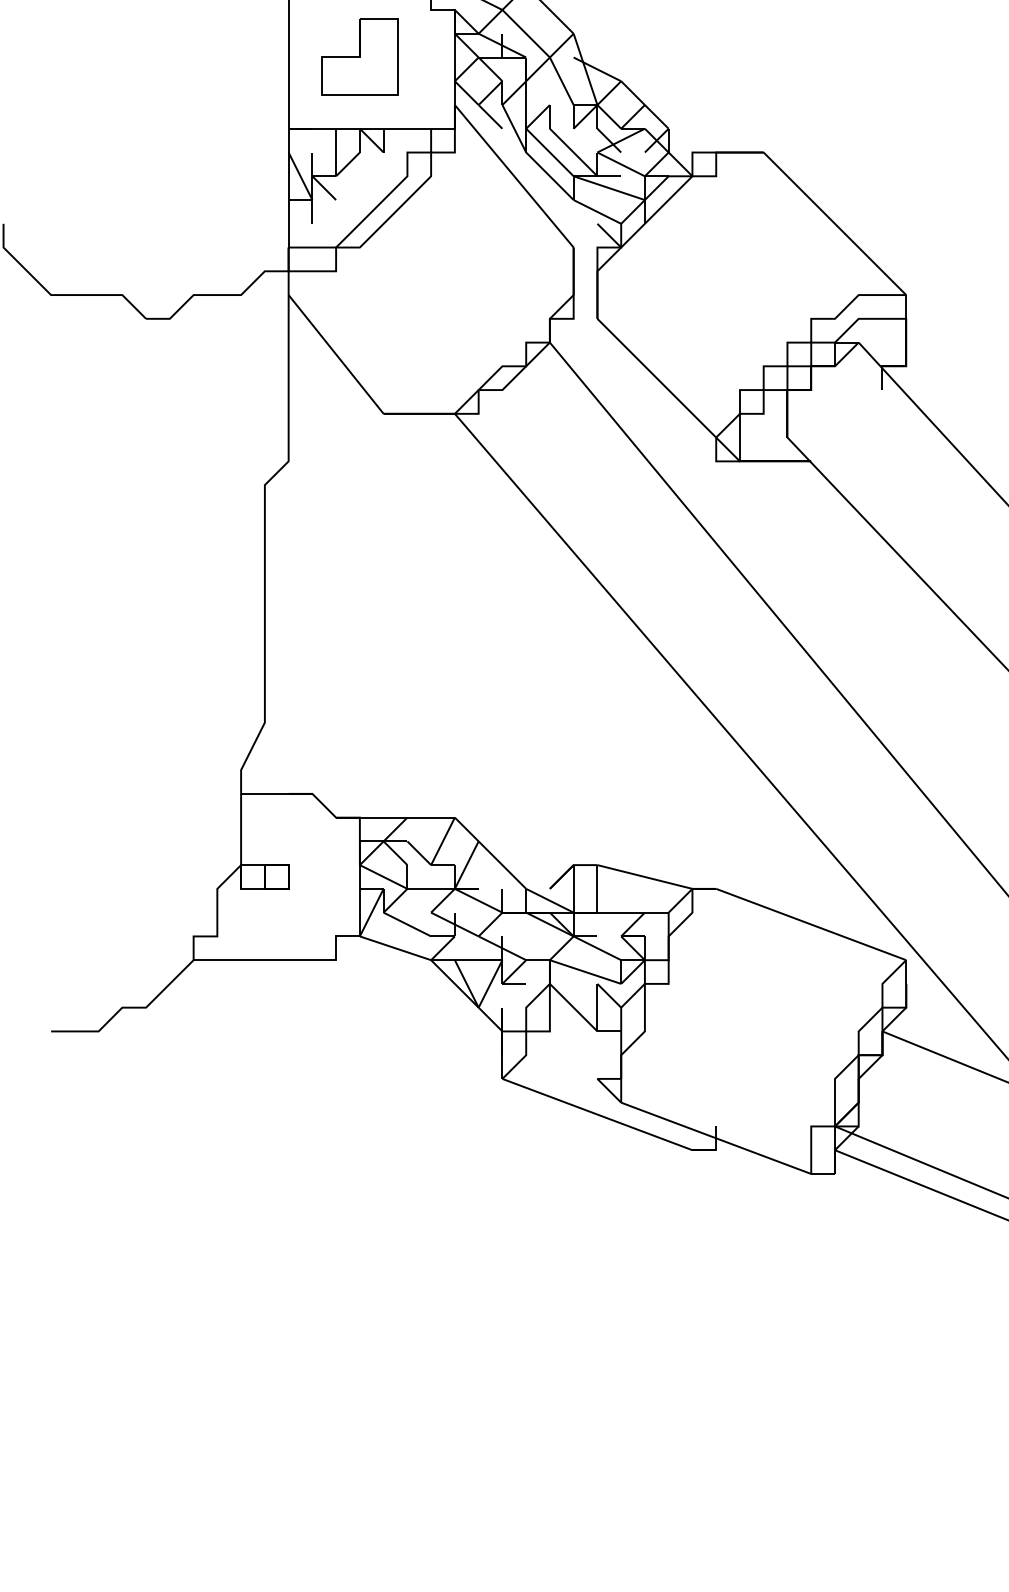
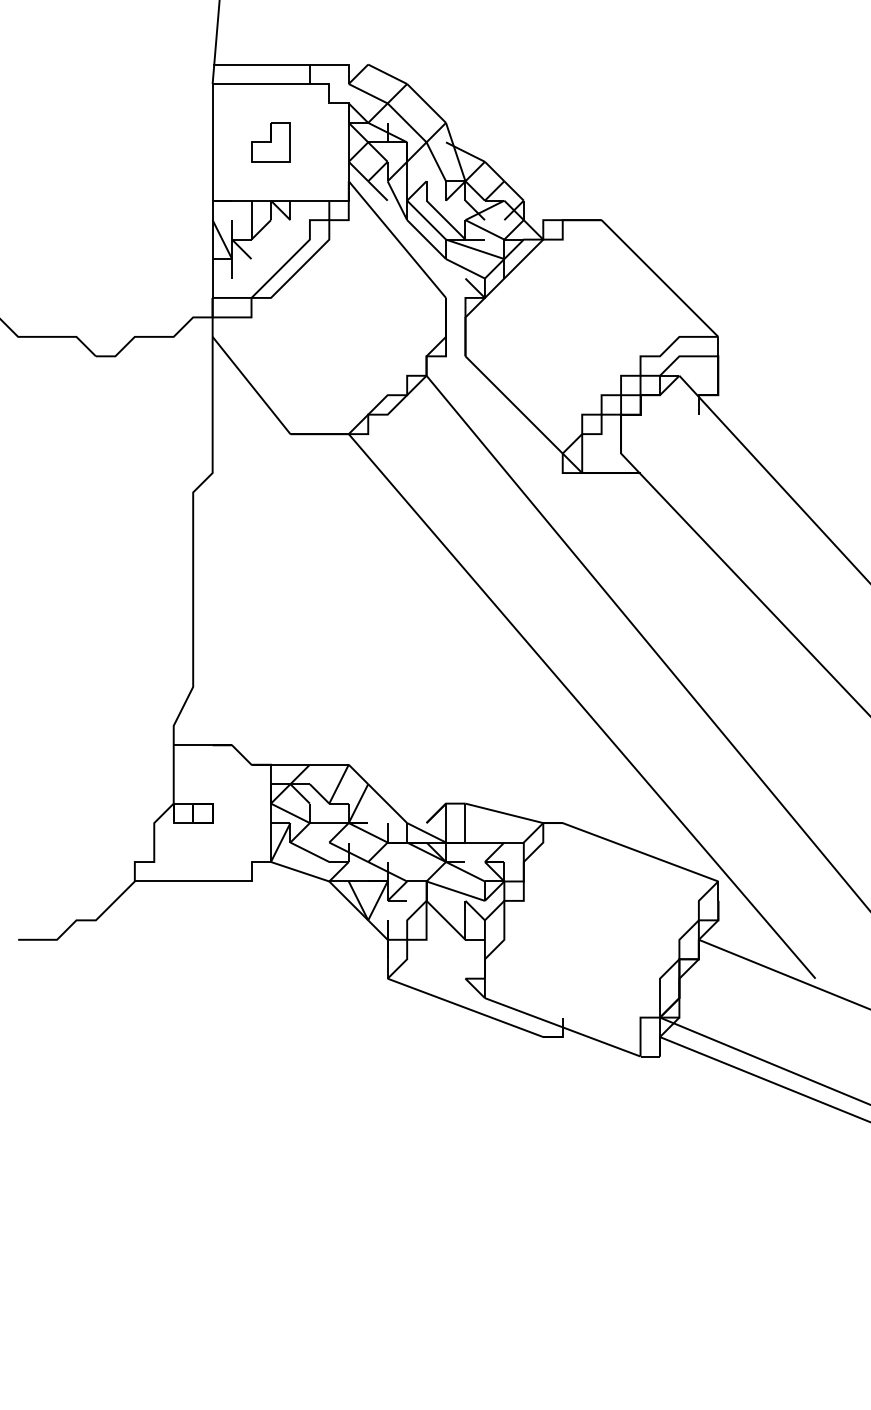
part: (359, 57) -> (270, 142), size x0.62

